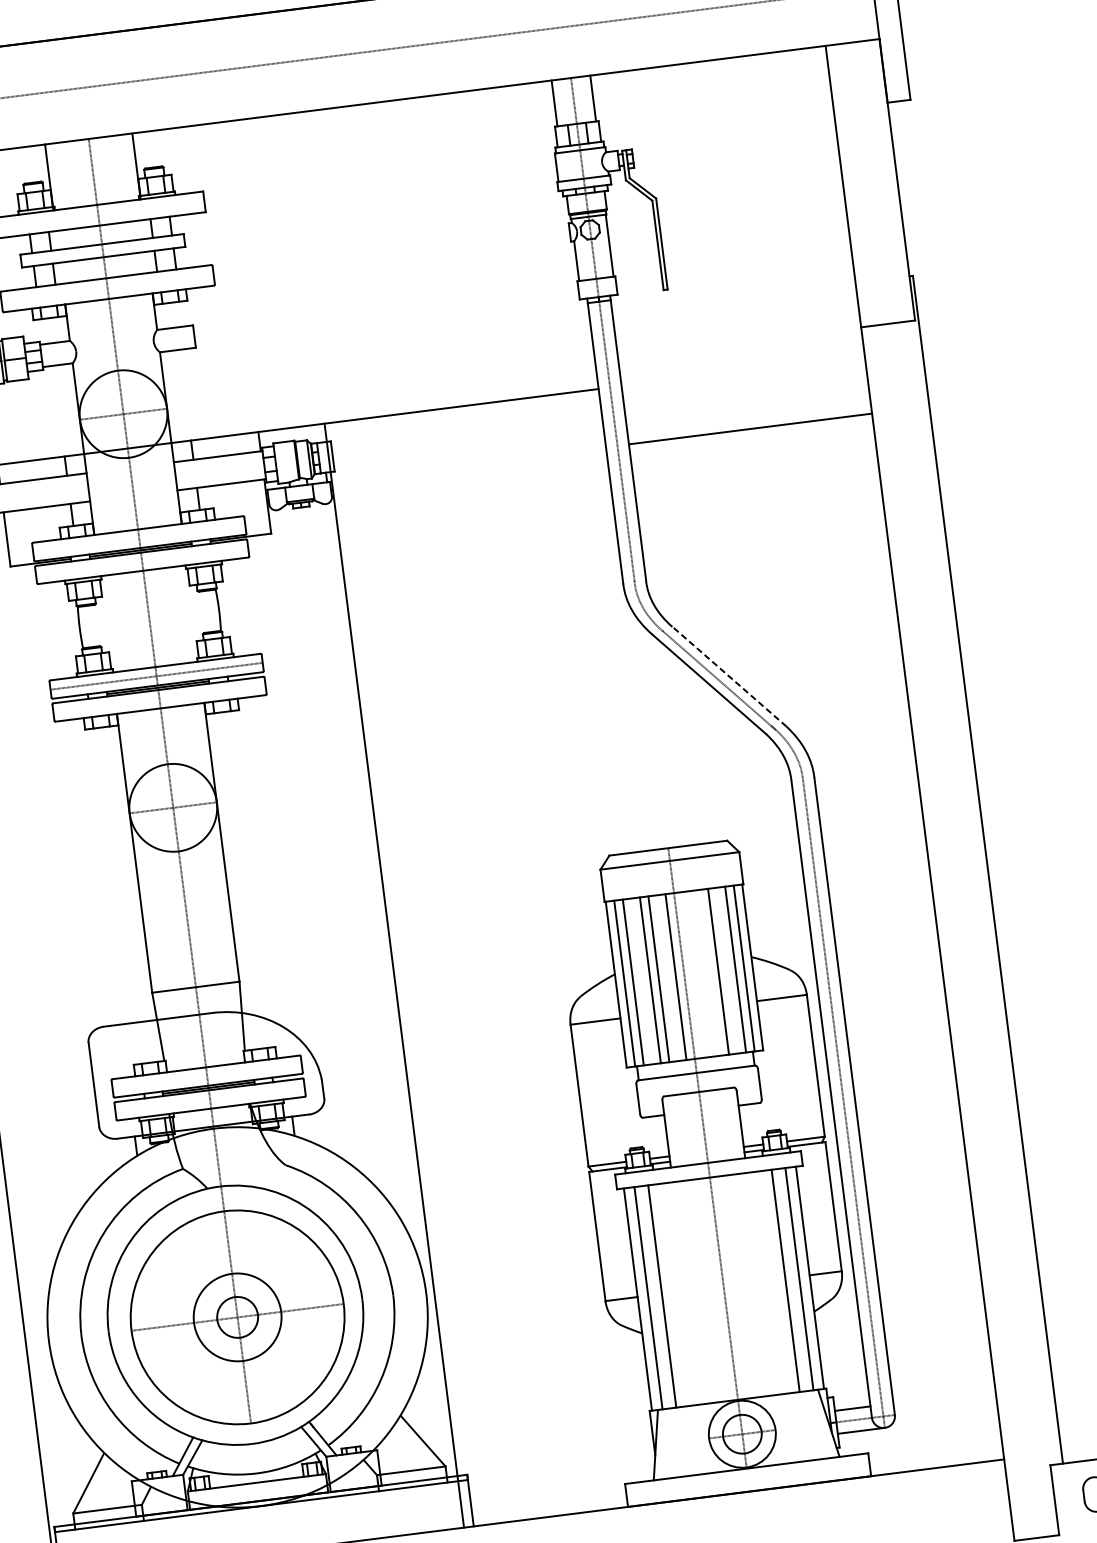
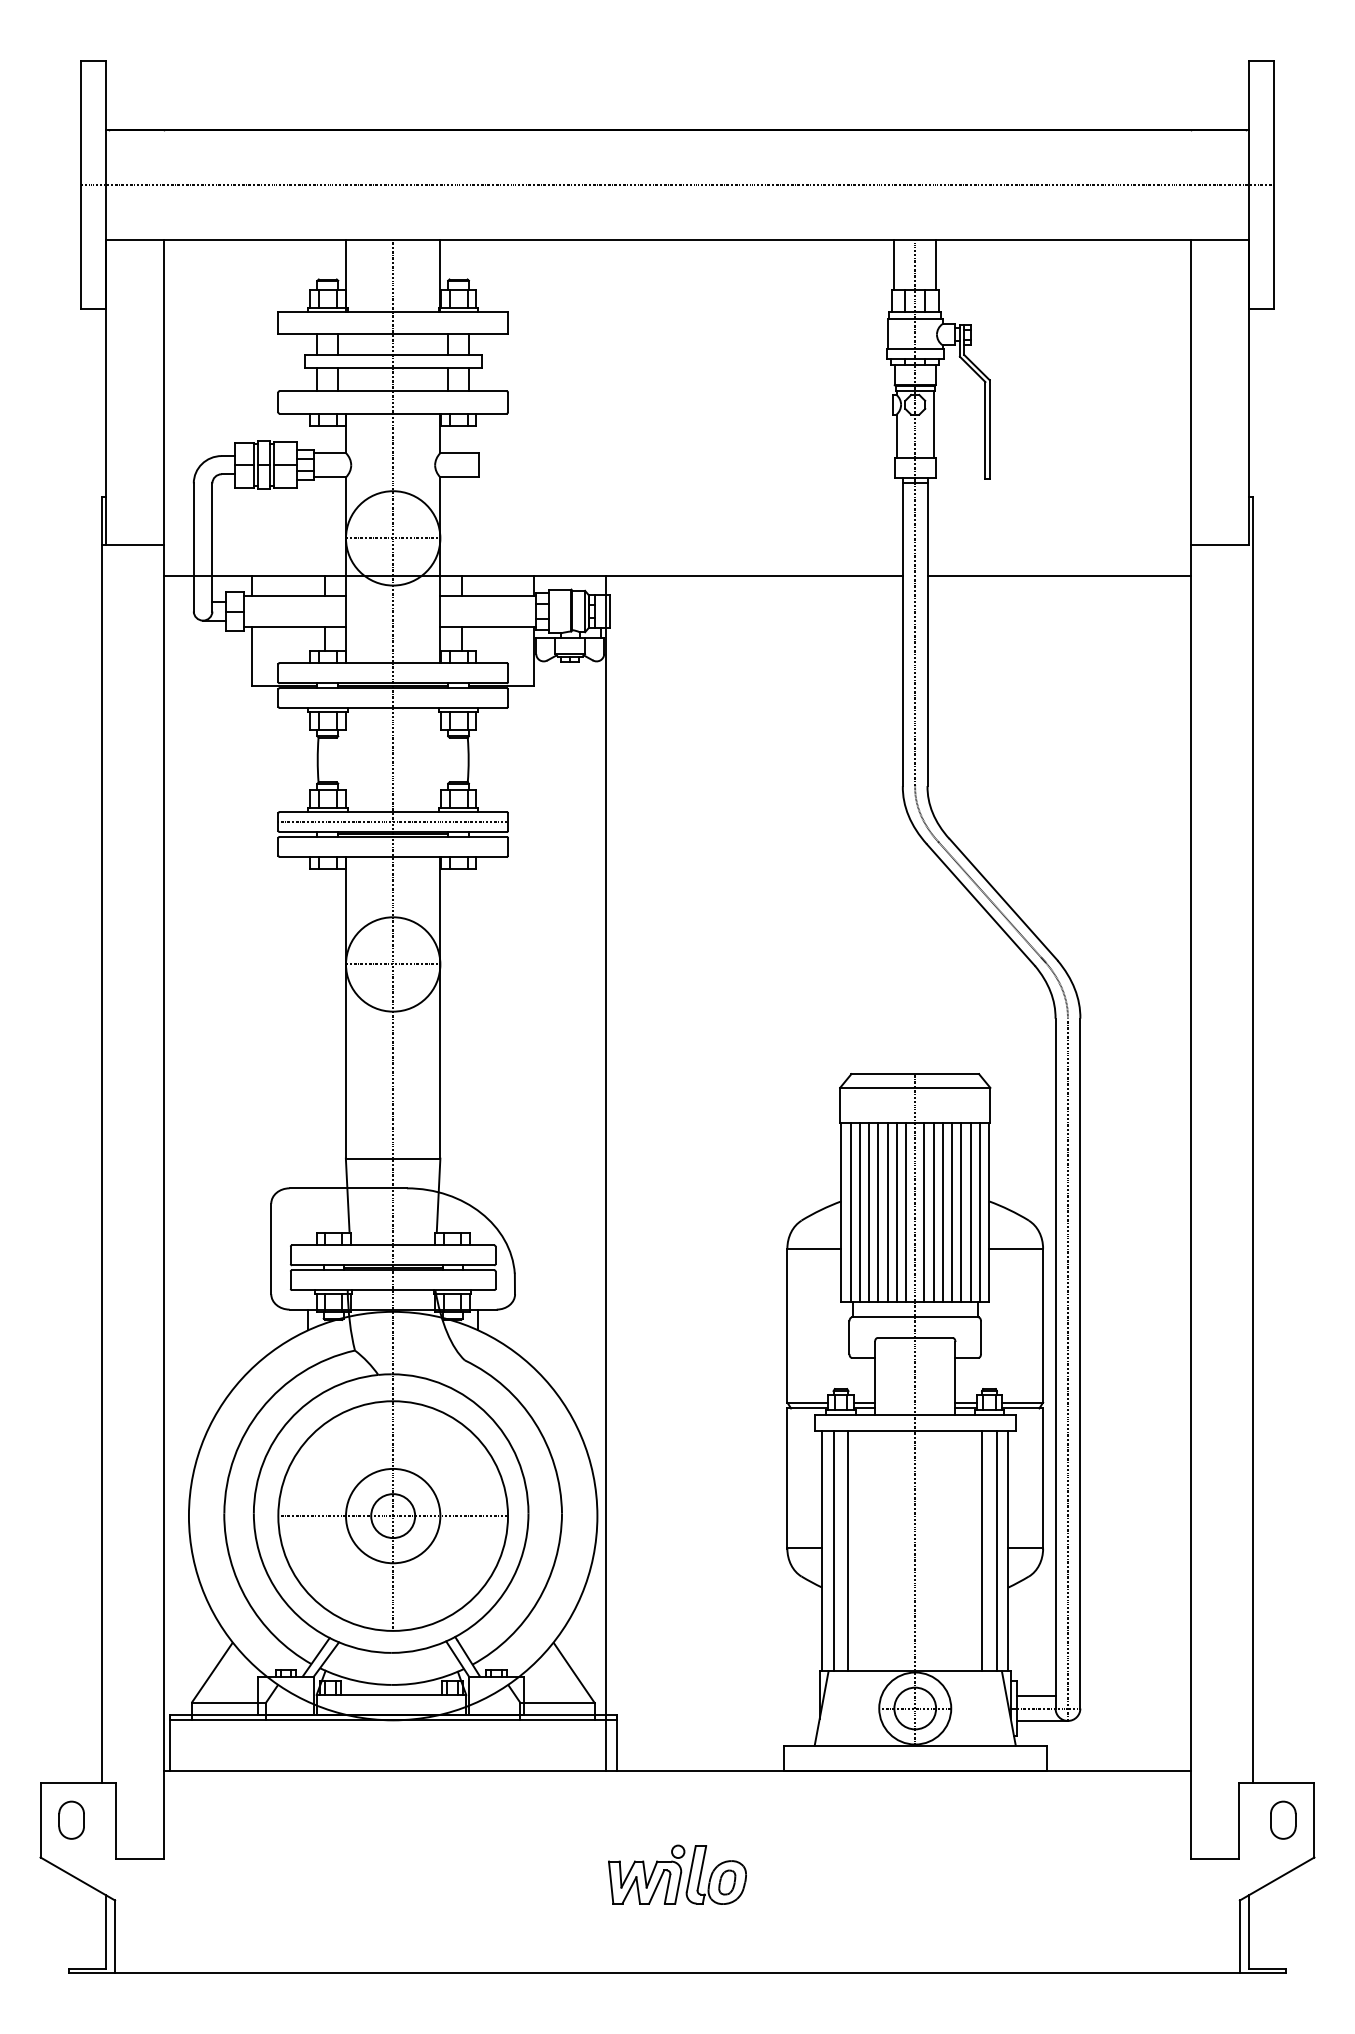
line: (749, 429) -> (1058, 575), moved
line: (729, 676) -> (1003, 899), dashed -> solid
line: (727, 970) -> (961, 1212), added
line: (709, 972) -> (942, 1212), added
line: (701, 973) -> (933, 1212), added
line: (693, 974) -> (924, 1212), added
line: (667, 978) -> (896, 1212), added
line: (642, 981) -> (869, 1212), added

